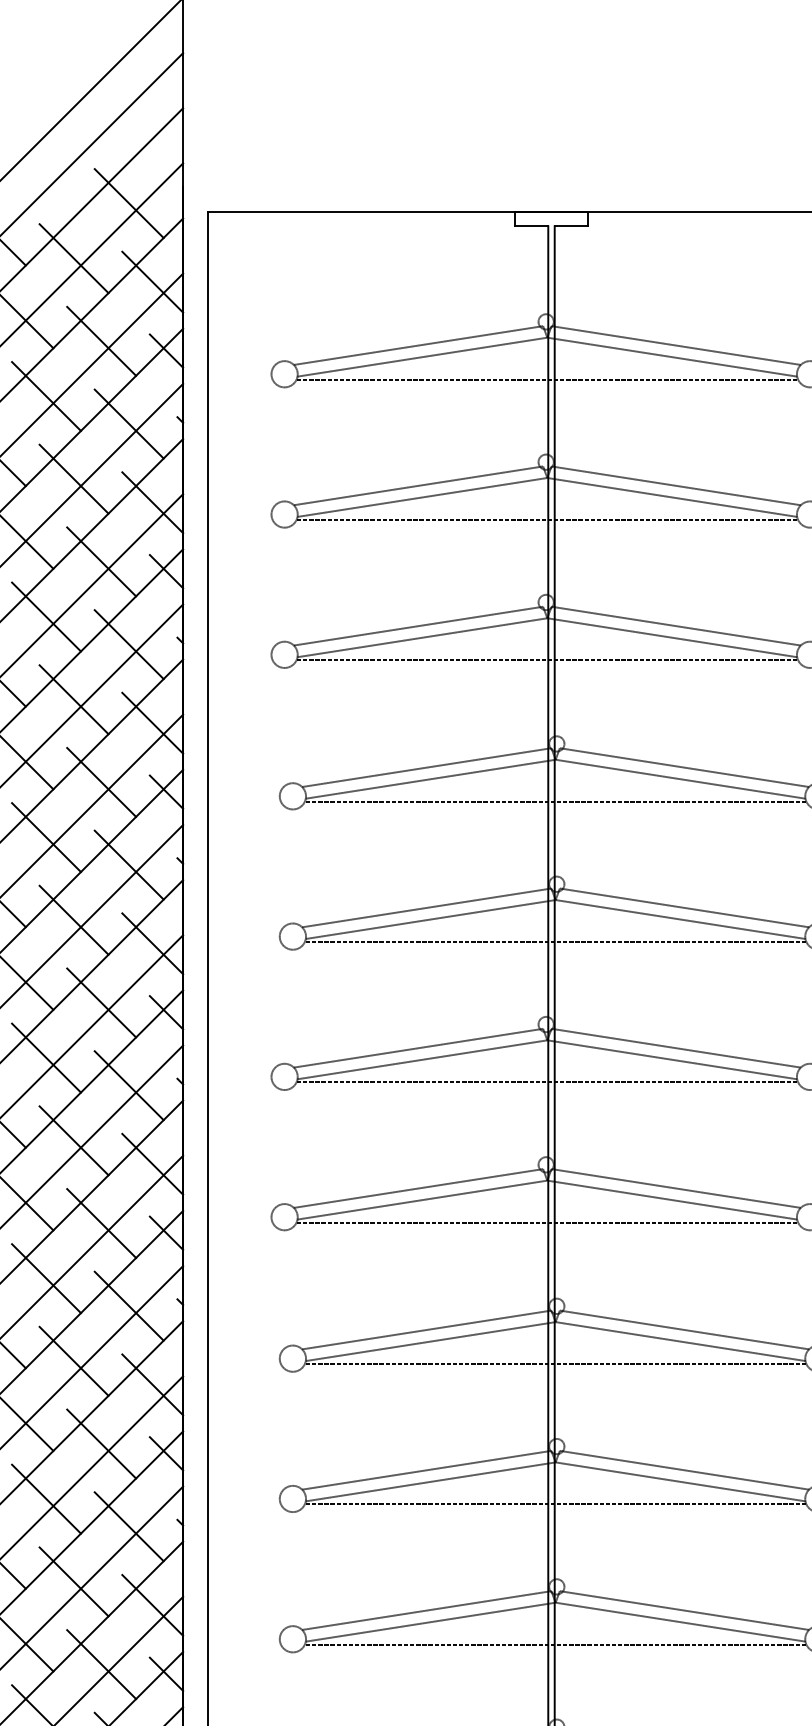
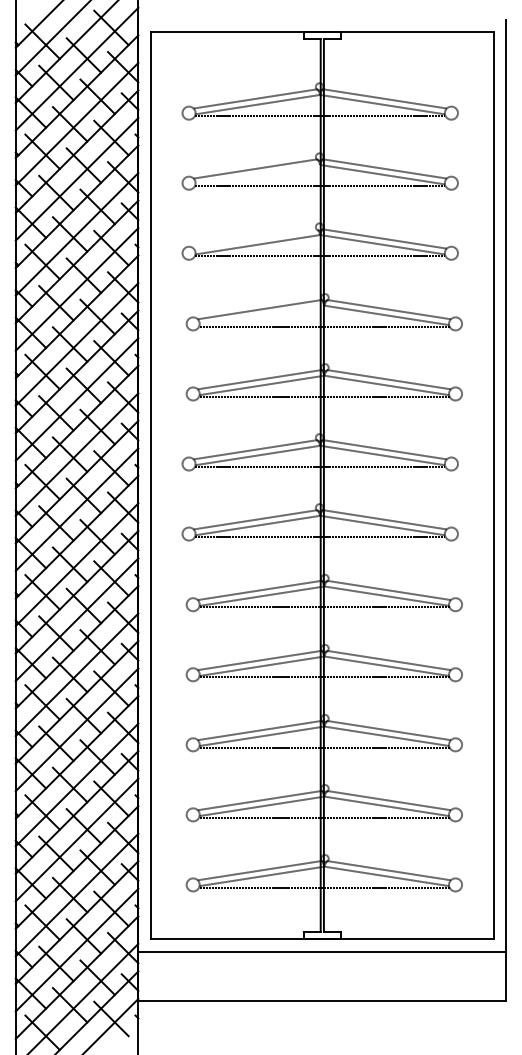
line: (421, 497) -> (257, 174), removed
line: (417, 625) -> (255, 238), removed
line: (429, 779) -> (261, 315), removed

